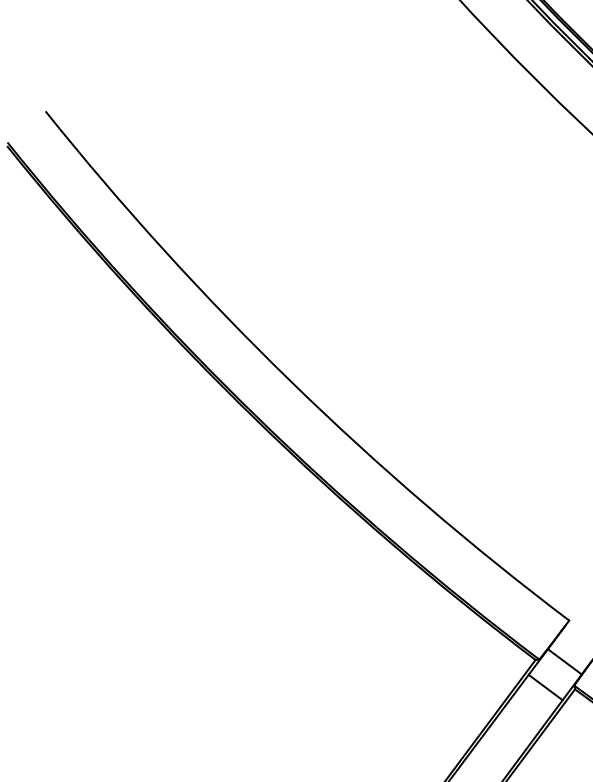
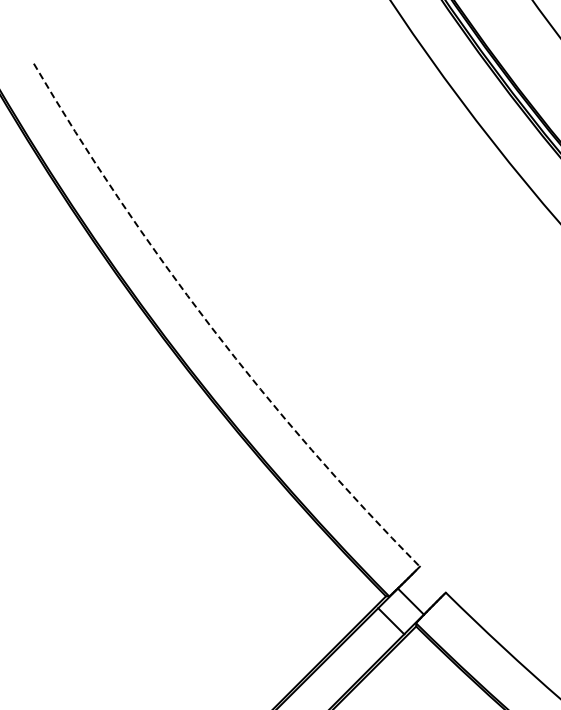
arc: (291, 382) -> (211, 327), solid -> dashed

